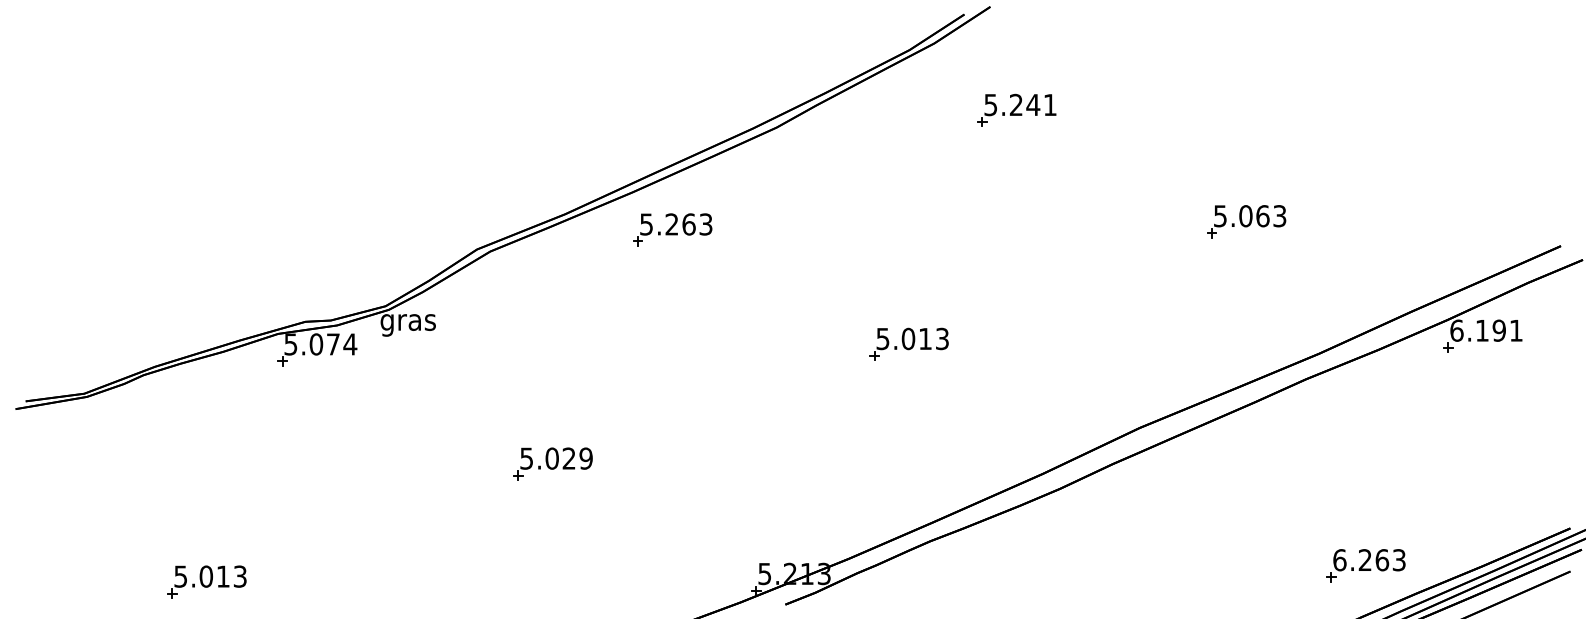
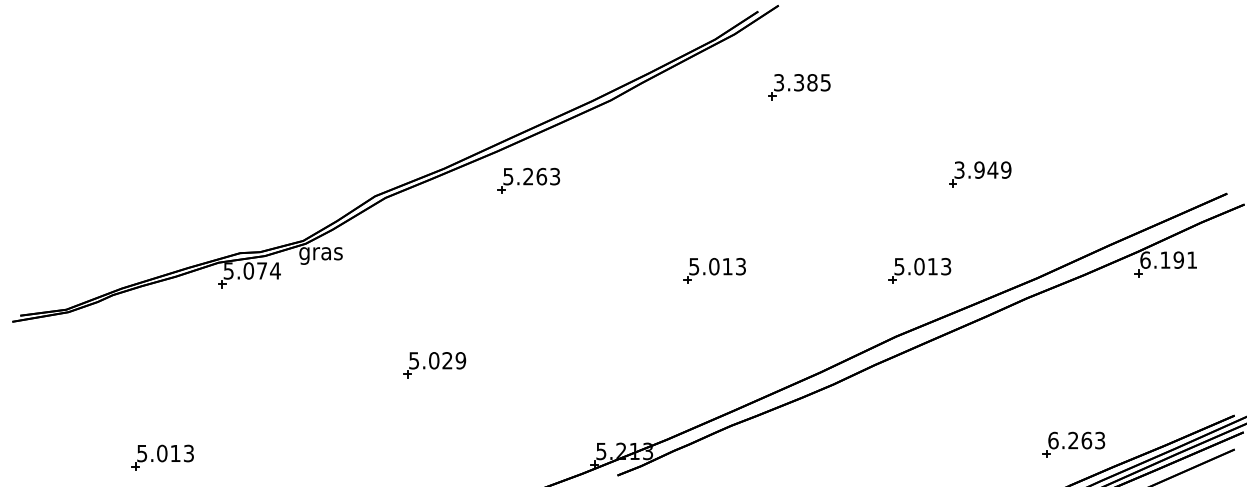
text: (1020, 104) -> (802, 82), 5.241 -> 3.385
text: (1250, 216) -> (983, 170), 5.063 -> 3.949
part: (1169, 343) -> (919, 270), added

